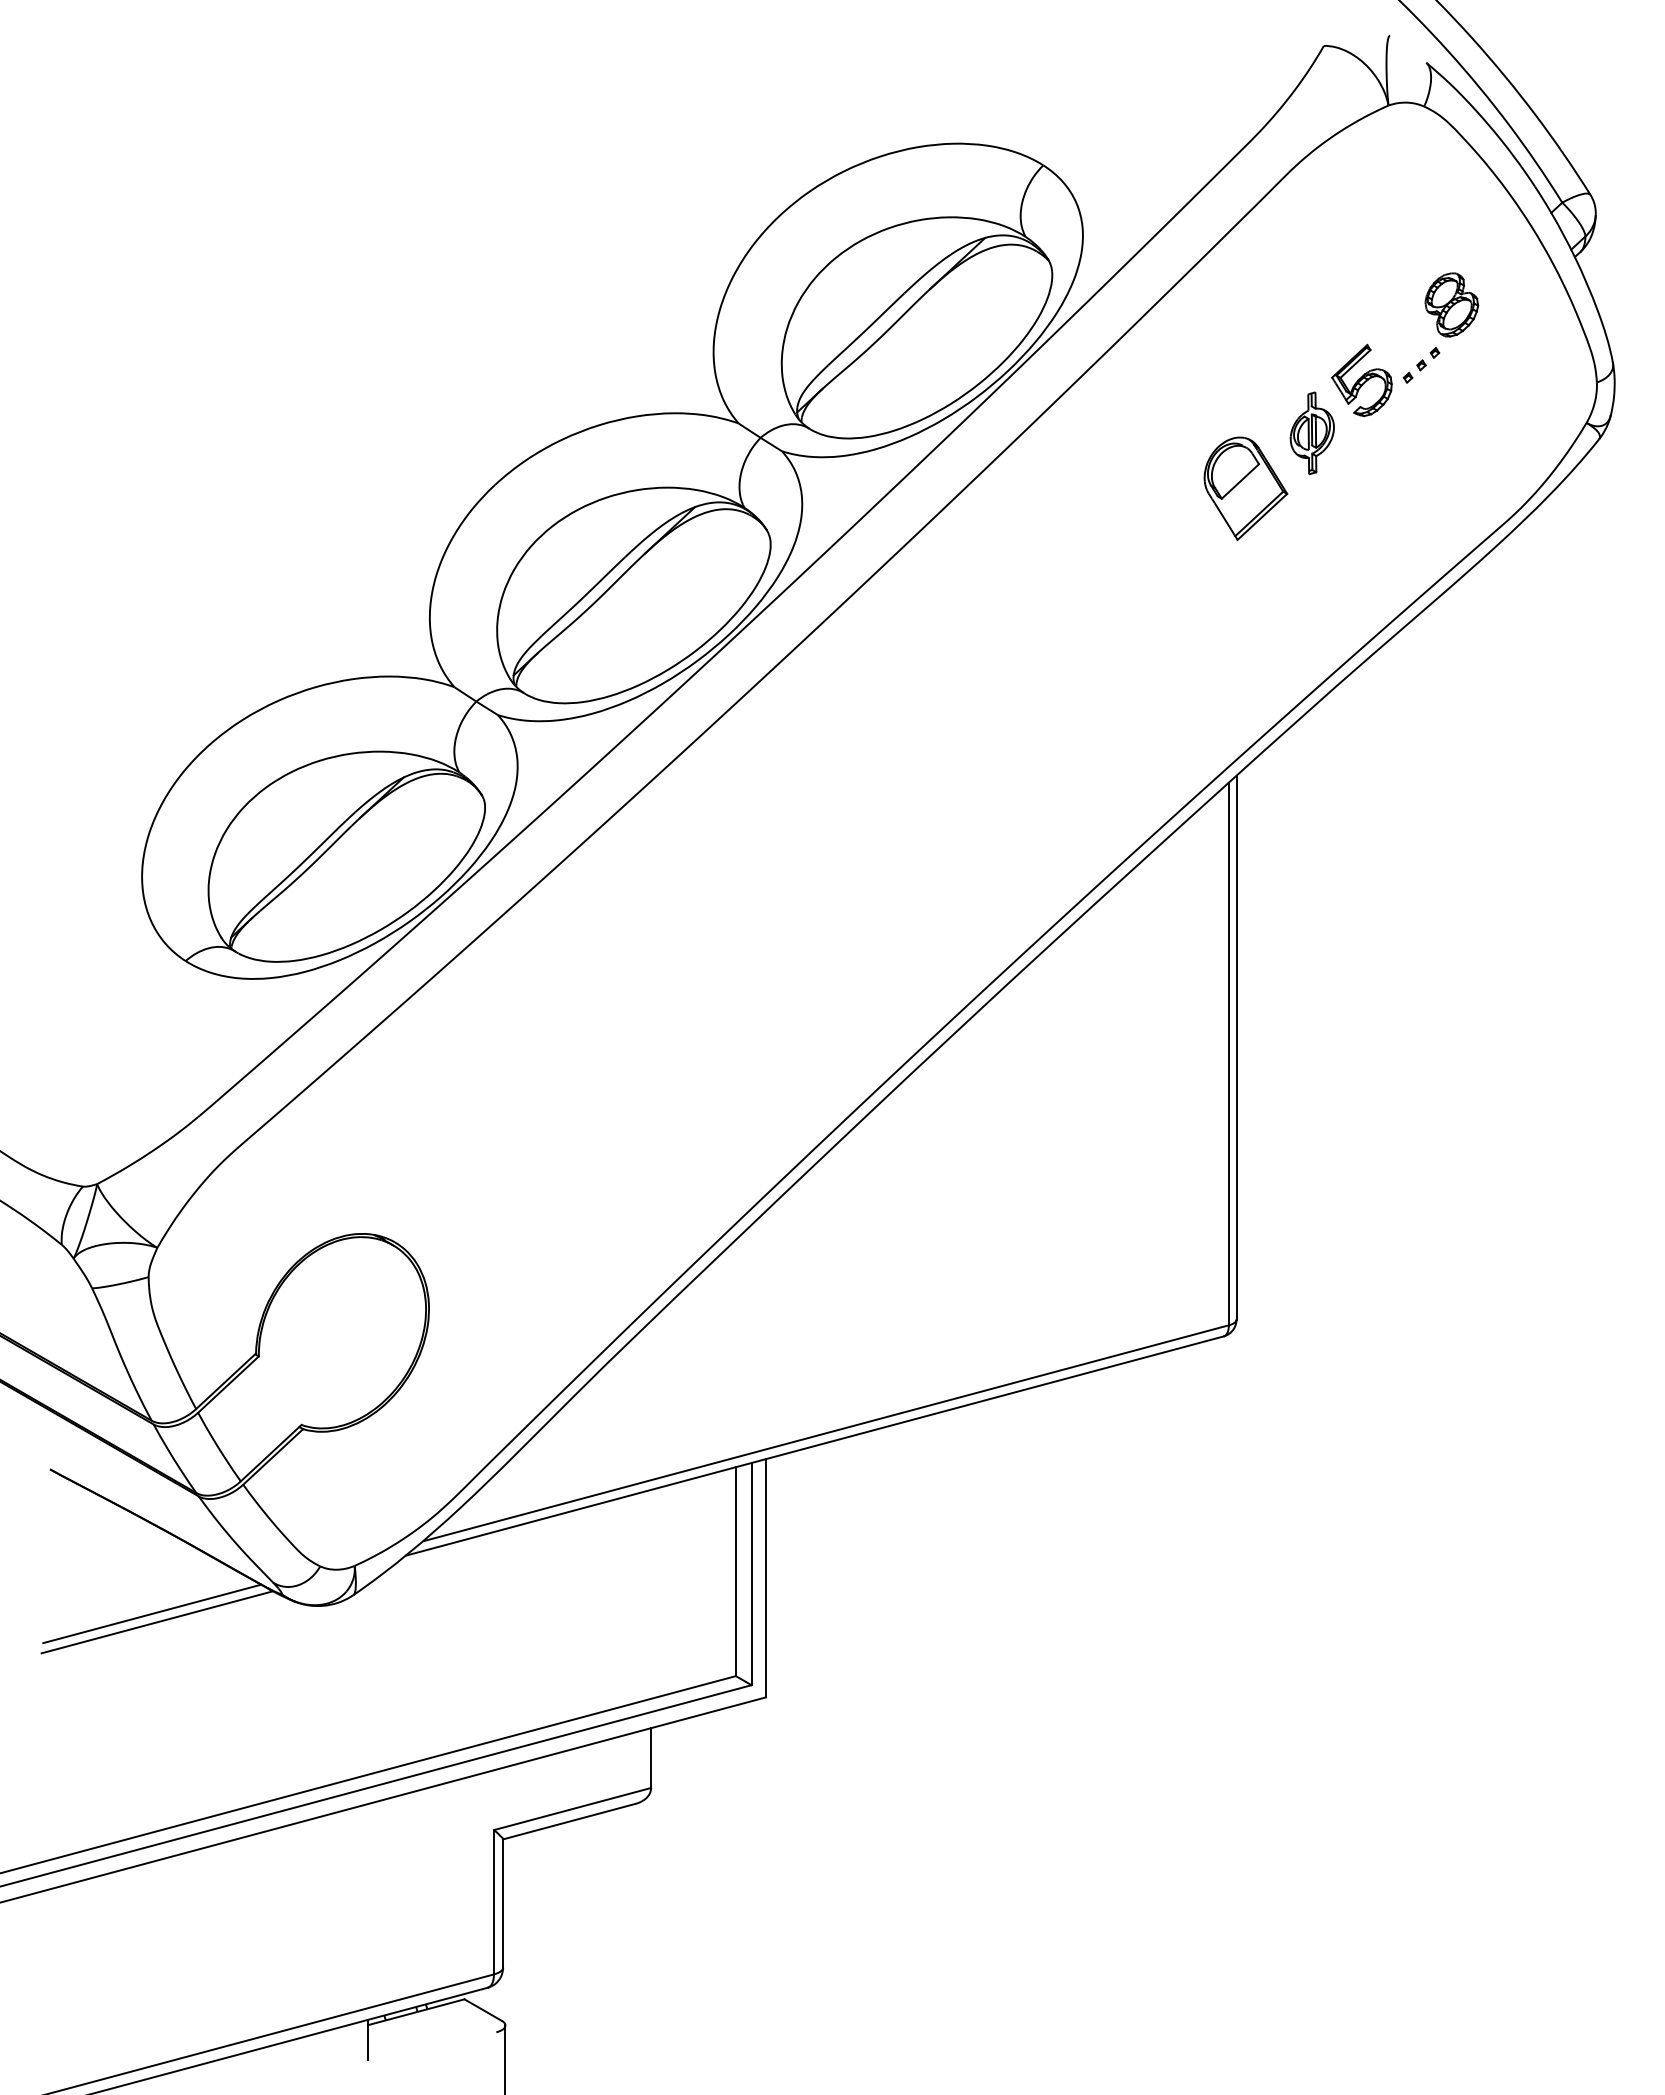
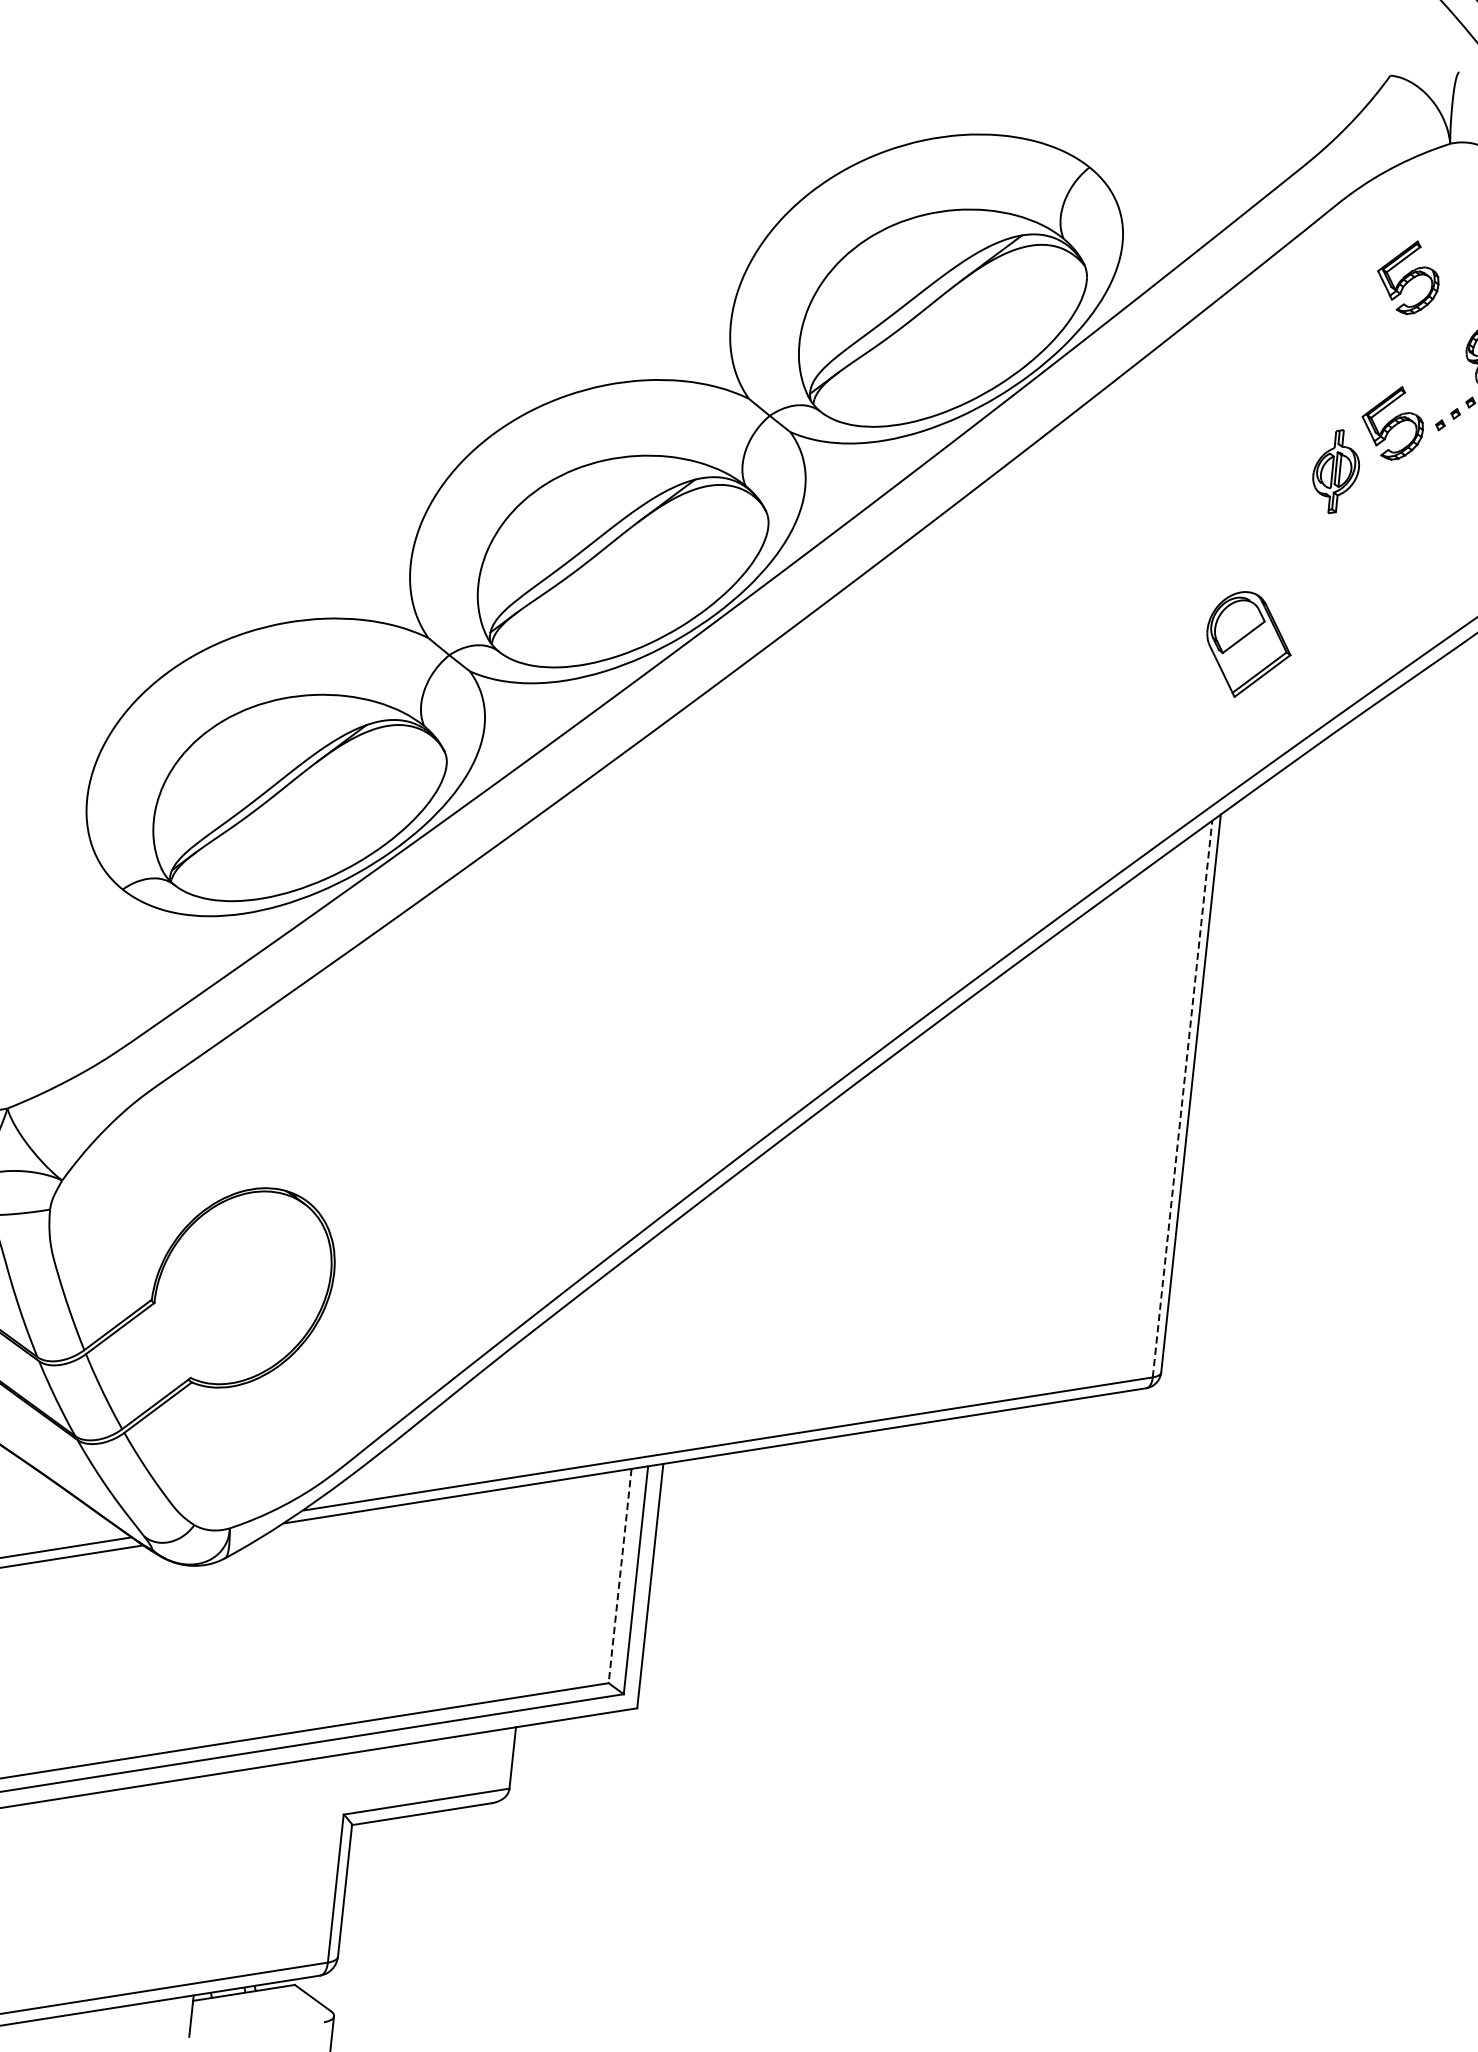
part: (1361, 238) -> (1407, 277), added
part: (1245, 488) -> (1248, 645), moved
line: (1228, 1053) -> (1182, 1098), solid -> dashed
line: (735, 1572) -> (619, 1576), solid -> dashed

